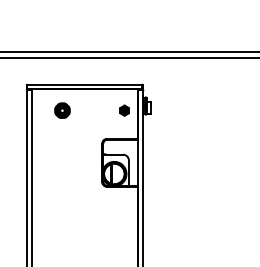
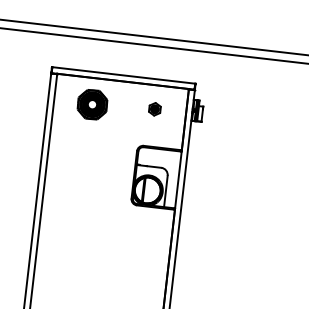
part: (62, 110) -> (92, 104), size x1.6
part: (124, 110) -> (154, 109), moved

